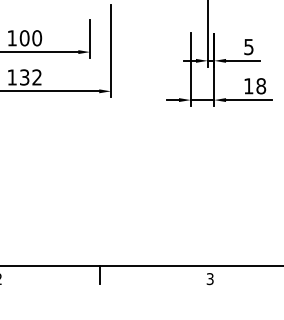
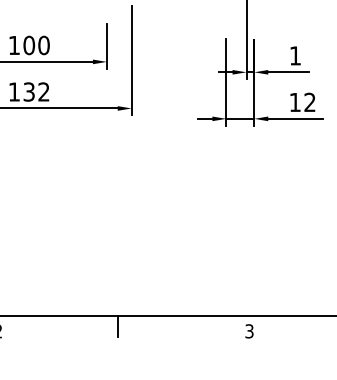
text: (248, 46) -> (295, 55), 5 -> 1
text: (260, 86) -> (309, 102), 18 -> 12

